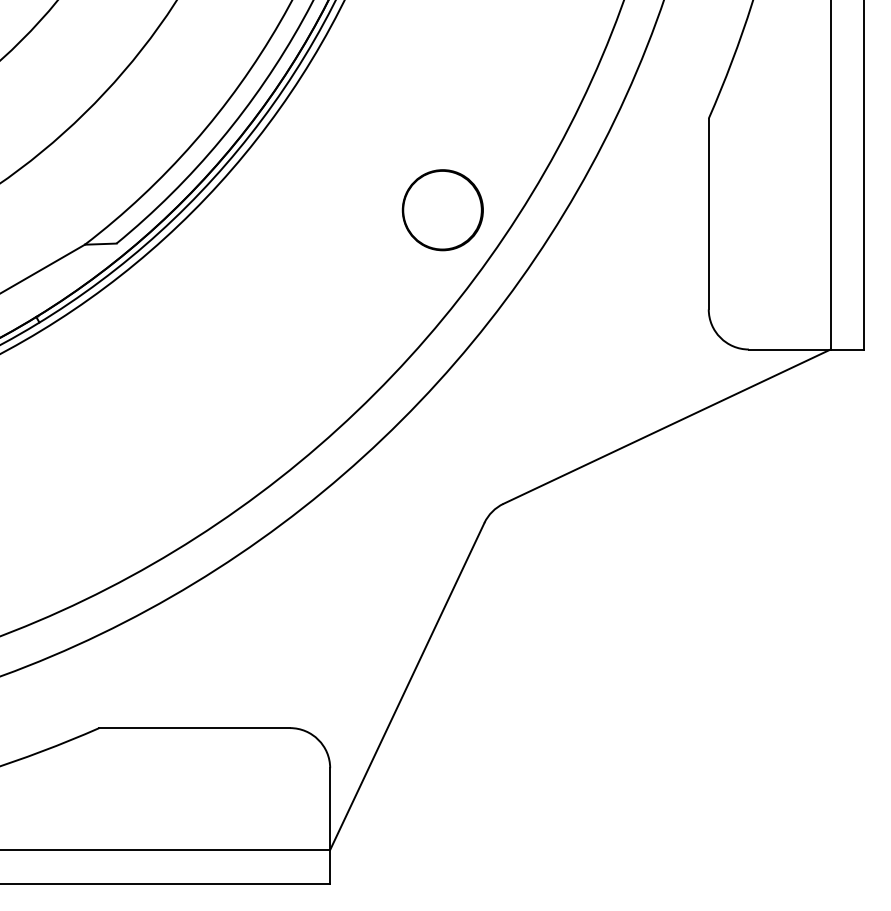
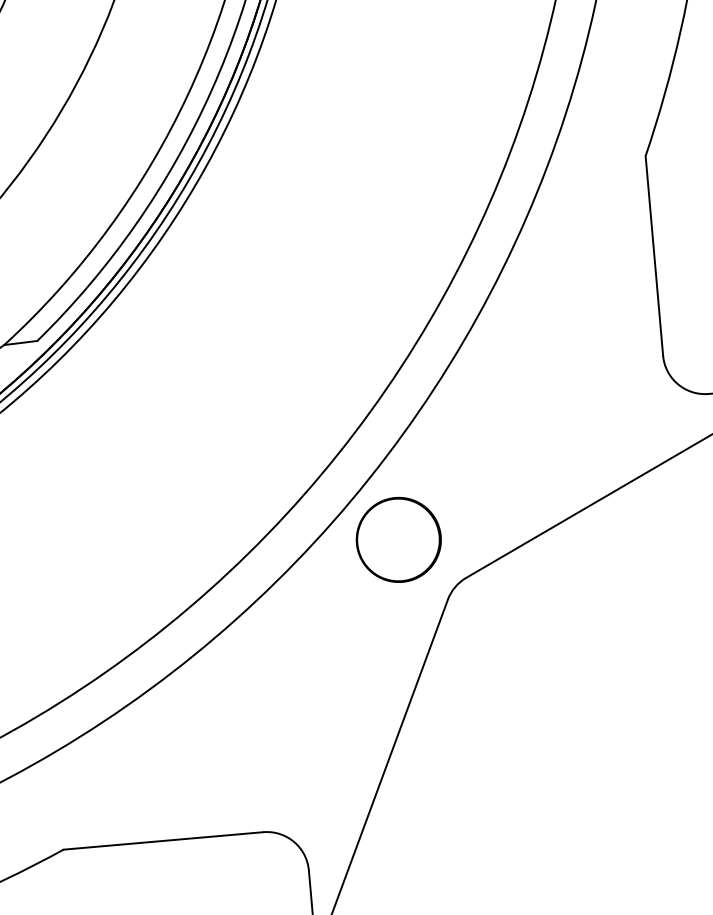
circle: (442, 210) -> (398, 540), moved

